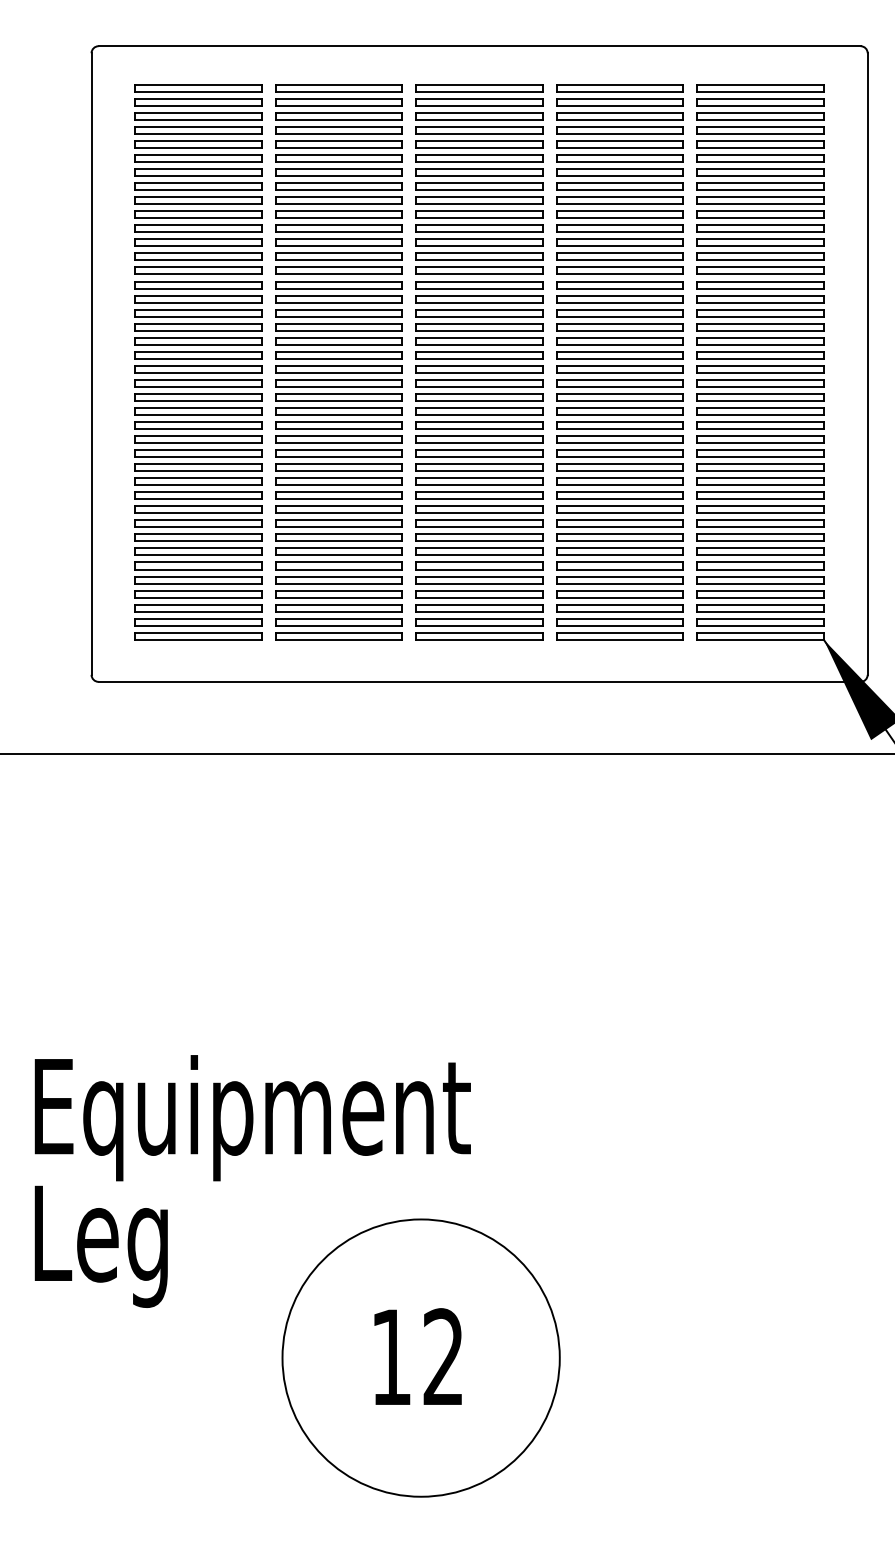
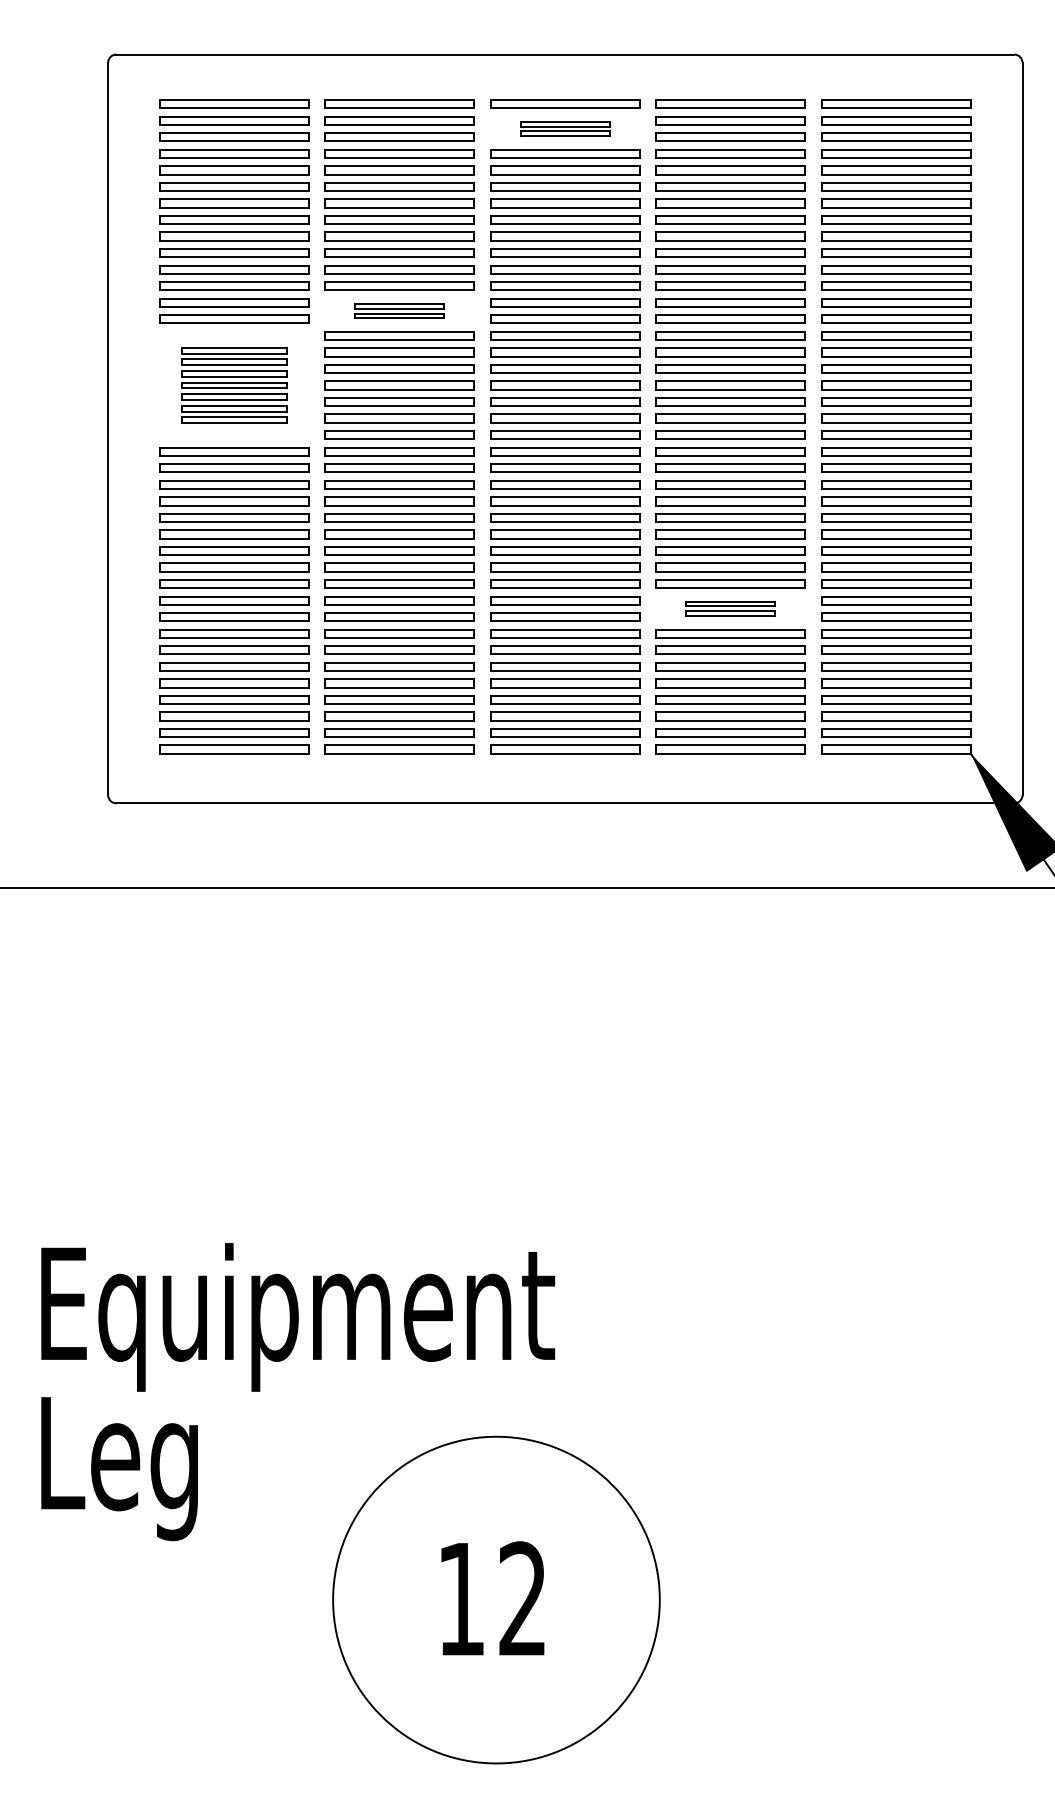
part: (479, 109) -> (565, 128), size x0.6
part: (338, 263) -> (399, 310), size x0.6
part: (198, 327) -> (234, 385), size x0.7
part: (619, 516) -> (730, 608), size x0.6

